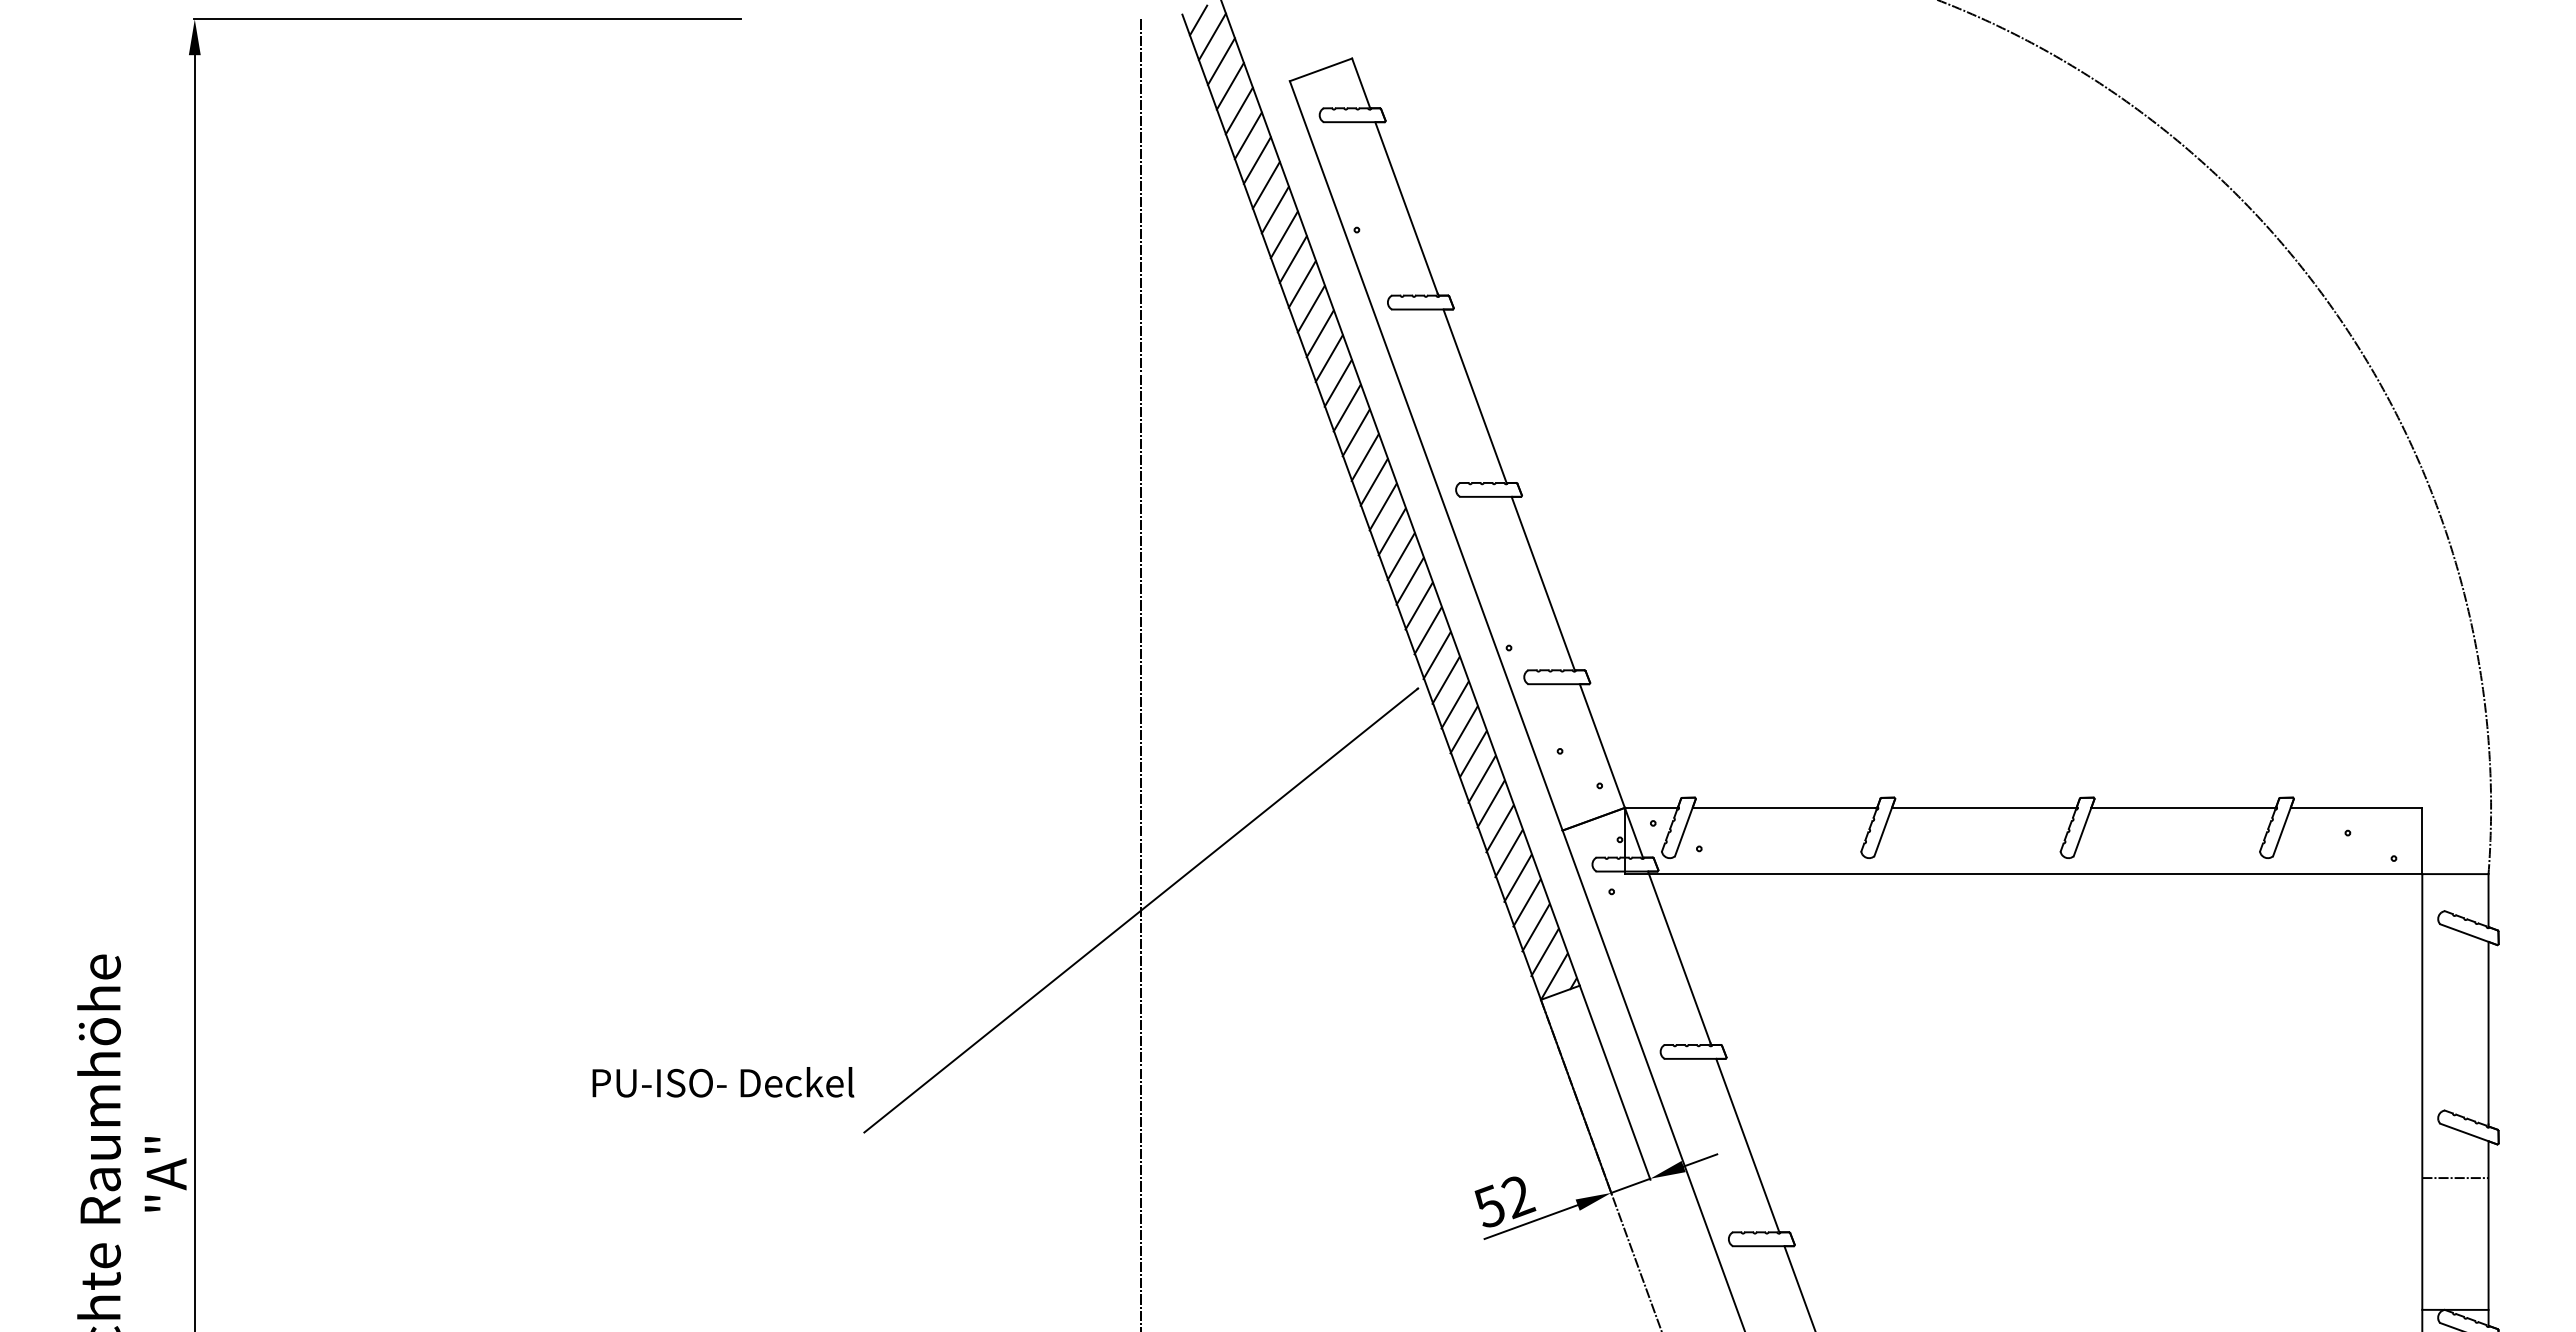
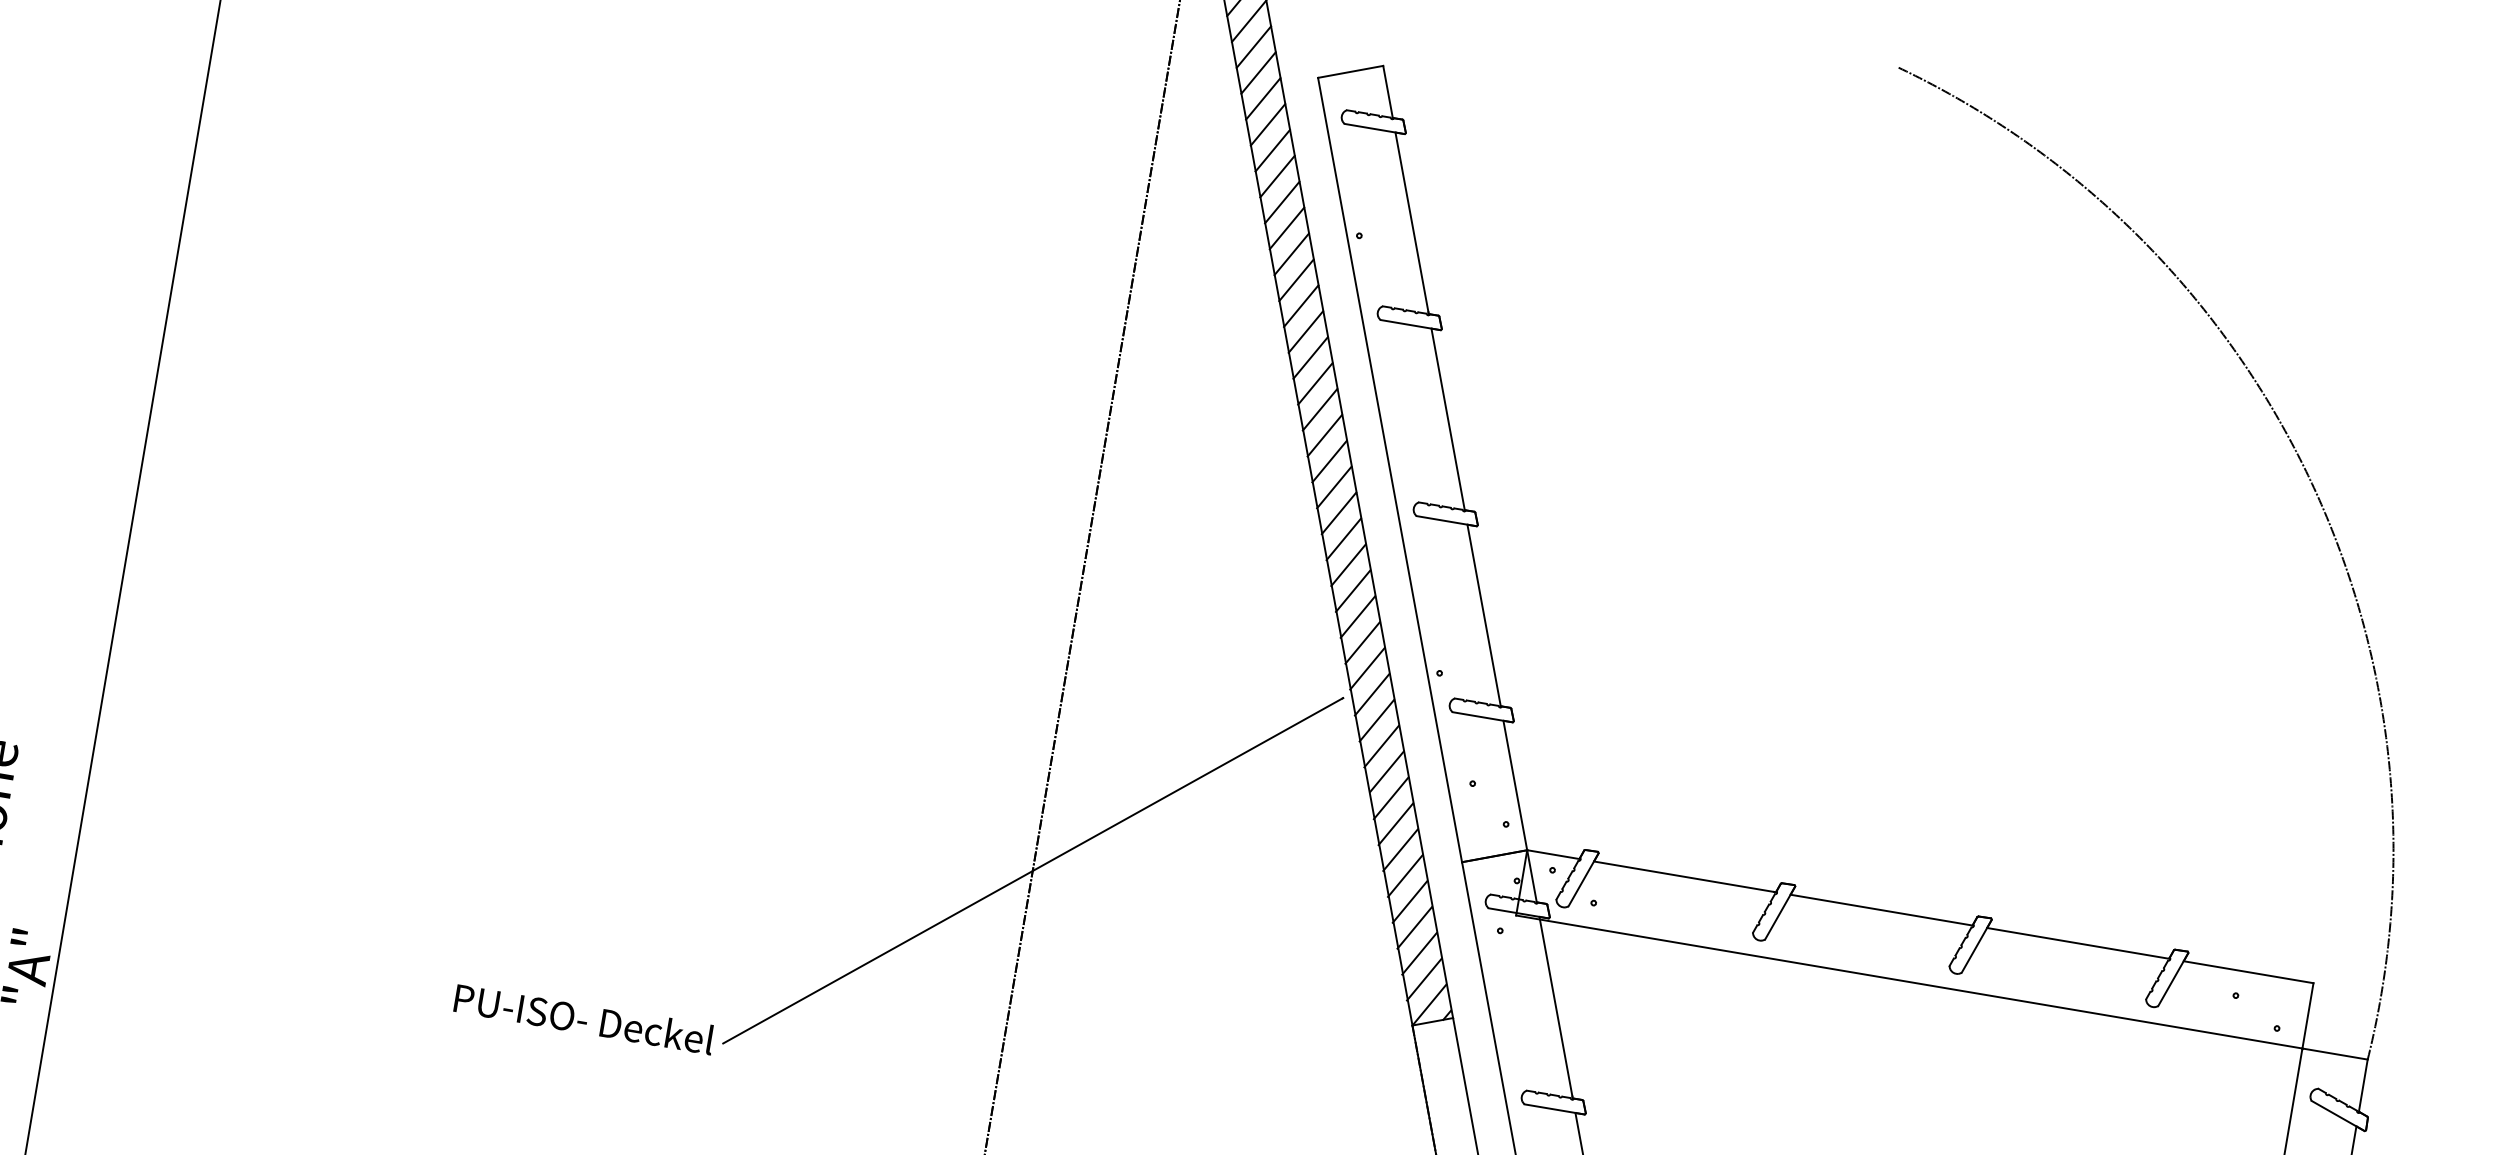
text: (723, 1082) -> (584, 1019), moved

